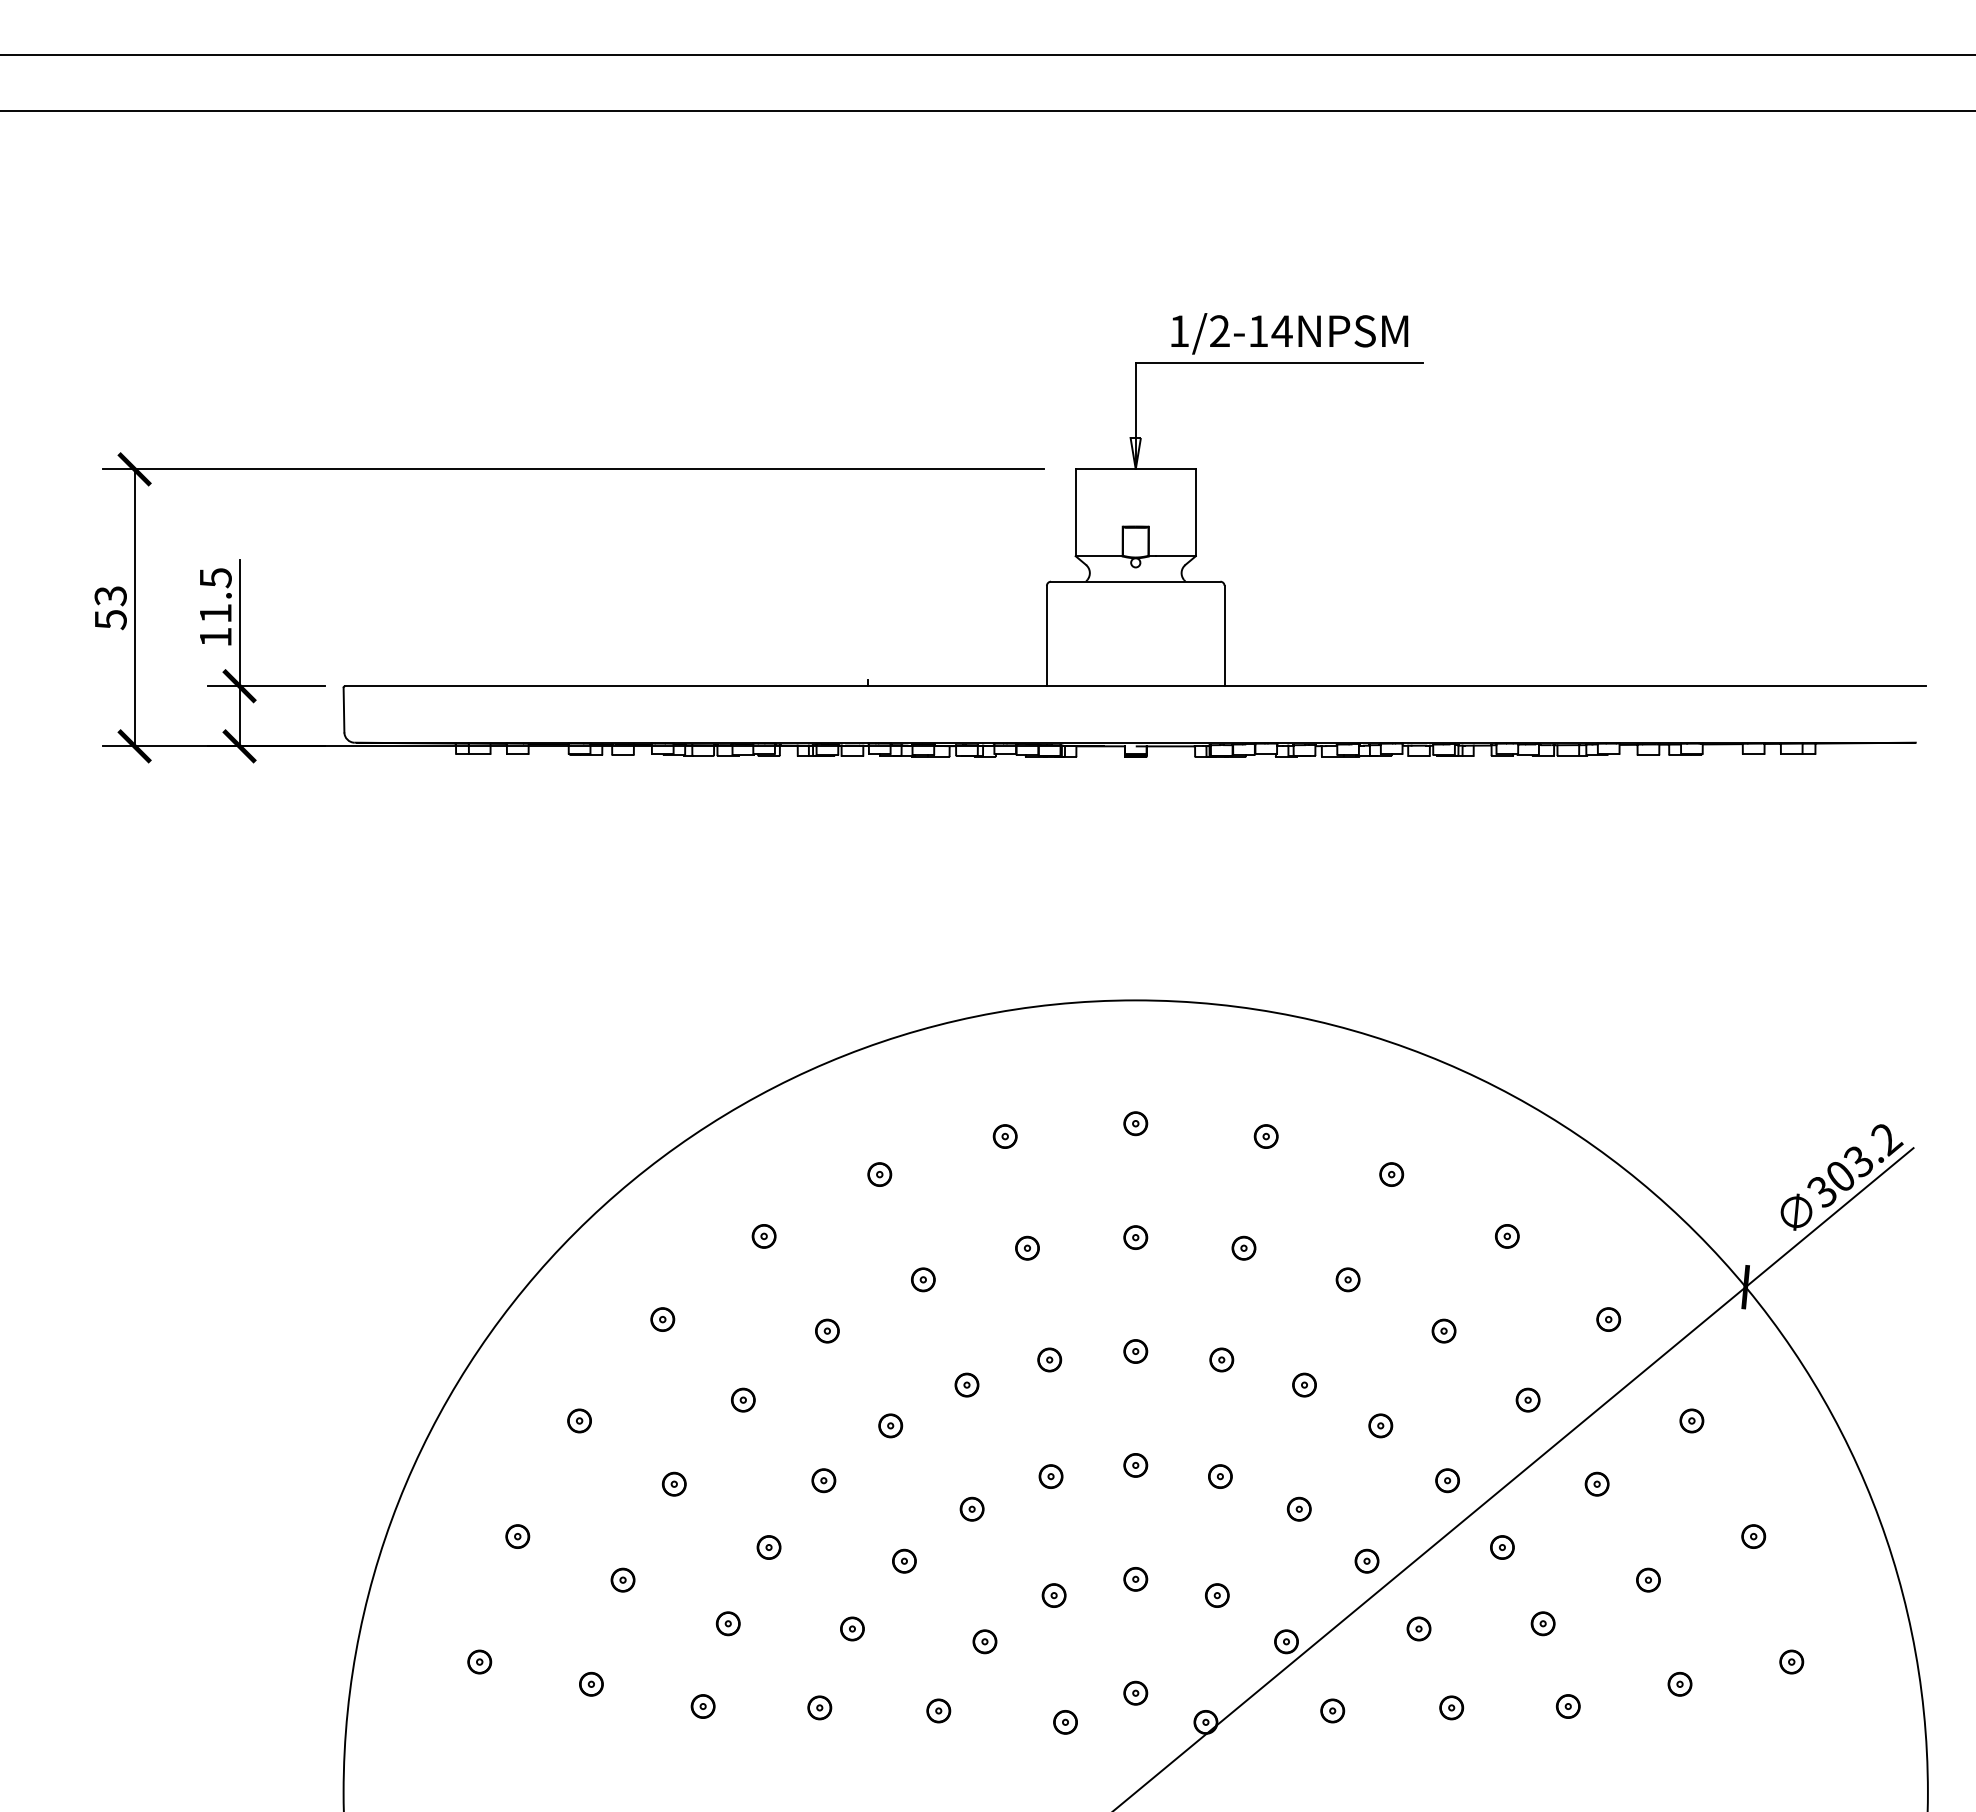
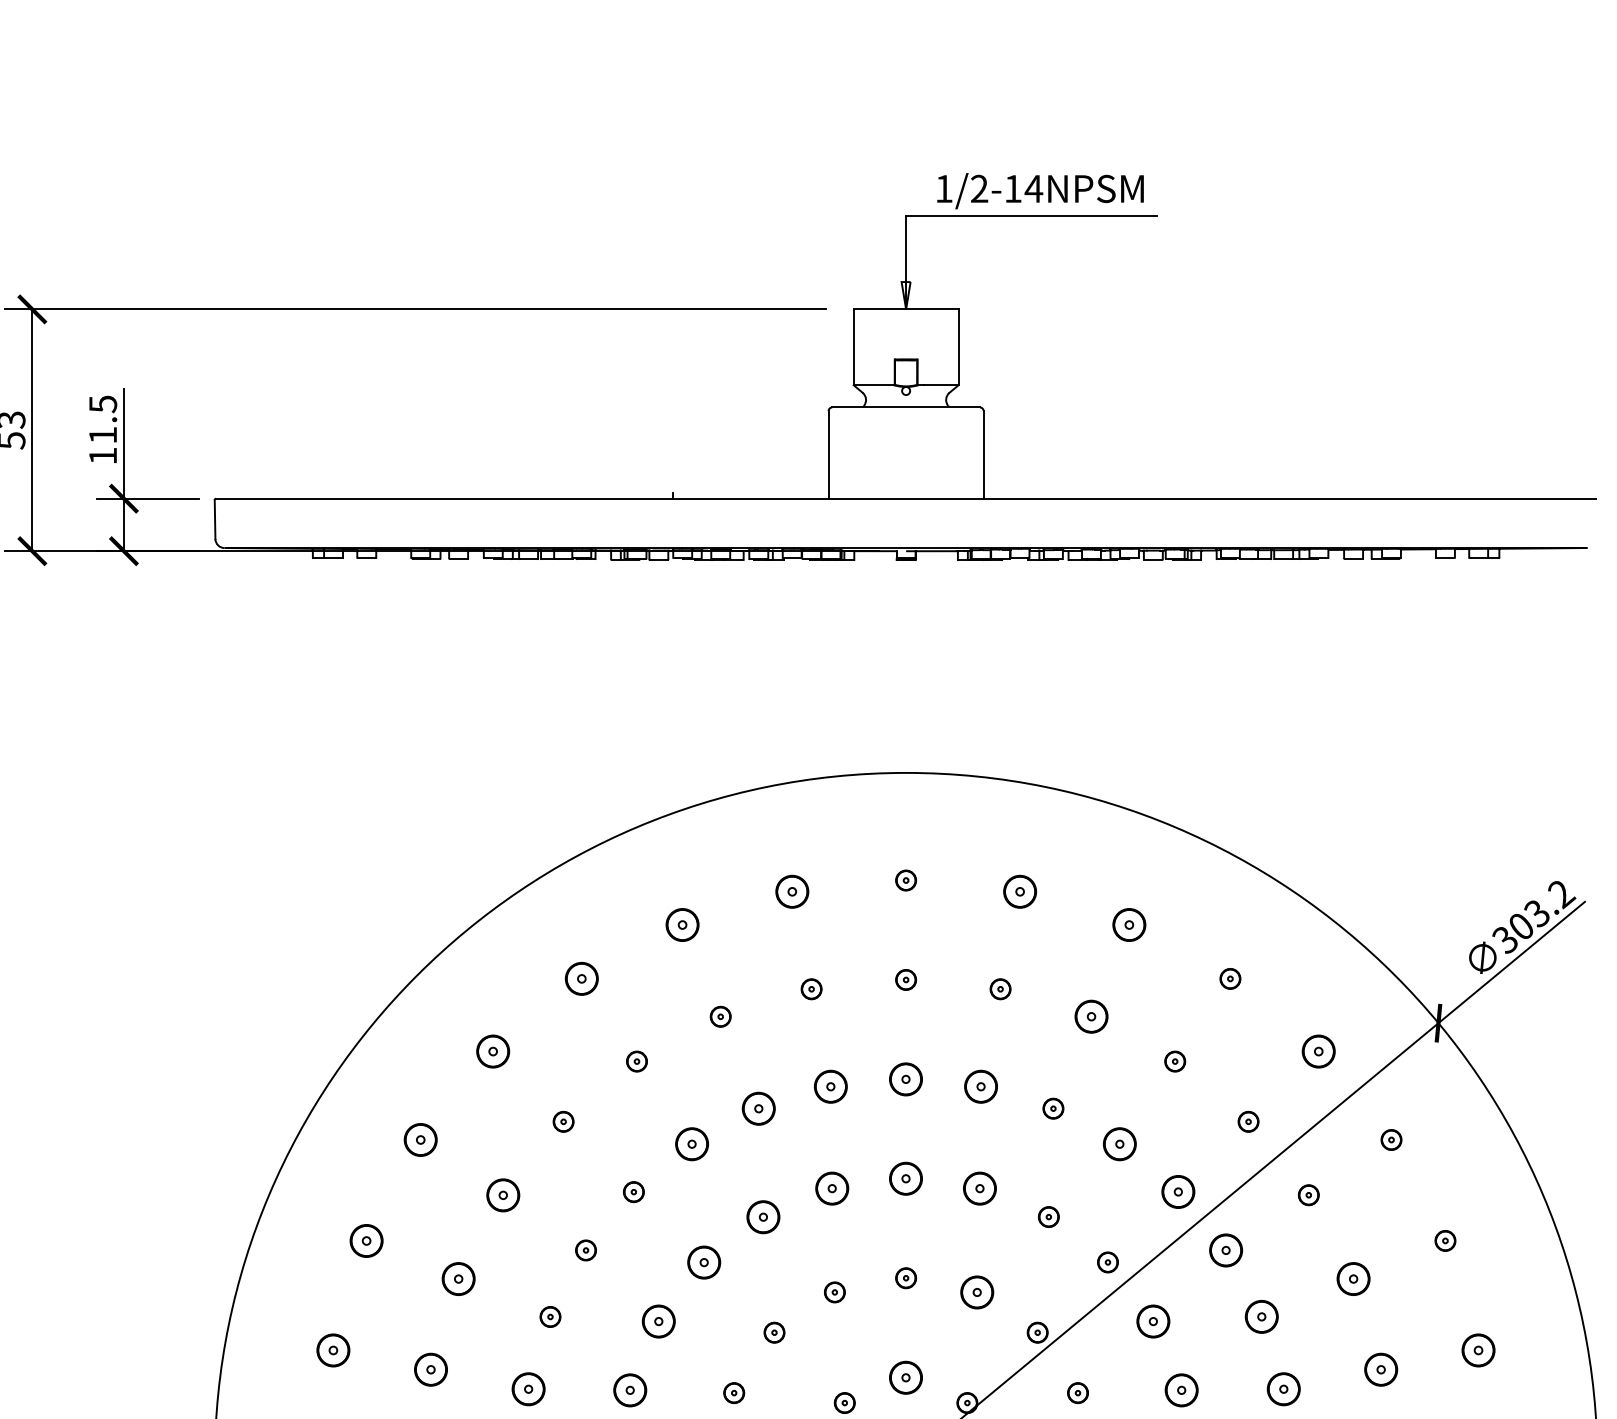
part: (1004, 1136) -> (791, 891), size x1.6
part: (1265, 1136) -> (1019, 891), size x1.6
part: (879, 1174) -> (682, 924), size x1.6
part: (1391, 1174) -> (1129, 924), size x1.6
part: (763, 1236) -> (581, 978), size x1.6
part: (1347, 1279) -> (1090, 1016), size x1.6
part: (662, 1319) -> (493, 1051), size x1.6
part: (1608, 1319) -> (1318, 1051), size x1.6
part: (1135, 1351) -> (905, 1079), size x1.6
part: (1049, 1359) -> (830, 1086), size x1.6
part: (1221, 1359) -> (980, 1086), size x1.6
part: (966, 1384) -> (758, 1108), size x1.6
part: (579, 1420) -> (420, 1139), size x1.6
part: (890, 1425) -> (692, 1143), size x1.6
part: (1380, 1425) -> (1119, 1143), size x1.6
part: (1135, 1465) -> (905, 1178), size x1.6
part: (1050, 1476) -> (831, 1188), size x1.6
part: (1220, 1476) -> (980, 1188), size x1.6
part: (1447, 1480) -> (1178, 1191), size x1.6
part: (674, 1483) -> (503, 1194), size x1.6
part: (971, 1508) -> (762, 1216), size x1.6
part: (517, 1536) -> (366, 1240), size x1.6
part: (1502, 1547) -> (1226, 1250), size x1.6
part: (904, 1560) -> (704, 1261), size x1.6
part: (622, 1579) -> (458, 1278), size x1.6
part: (1648, 1579) -> (1353, 1278), size x1.6
part: (1217, 1595) -> (977, 1292), size x1.6
part: (1542, 1623) -> (1261, 1316), size x1.6
part: (852, 1628) -> (658, 1321), size x1.6
part: (1418, 1628) -> (1152, 1321), size x1.6
part: (479, 1661) -> (333, 1349), size x1.6
part: (1791, 1661) -> (1478, 1349), size x1.6
part: (591, 1684) -> (431, 1370), size x1.6
part: (1679, 1684) -> (1380, 1370), size x1.6
part: (1135, 1692) -> (905, 1376), size x1.6
part: (702, 1706) -> (527, 1389), size x1.6
part: (1567, 1706) -> (1282, 1389), size x1.6
part: (819, 1707) -> (630, 1390), size x1.6
part: (1451, 1707) -> (1181, 1390), size x1.6

